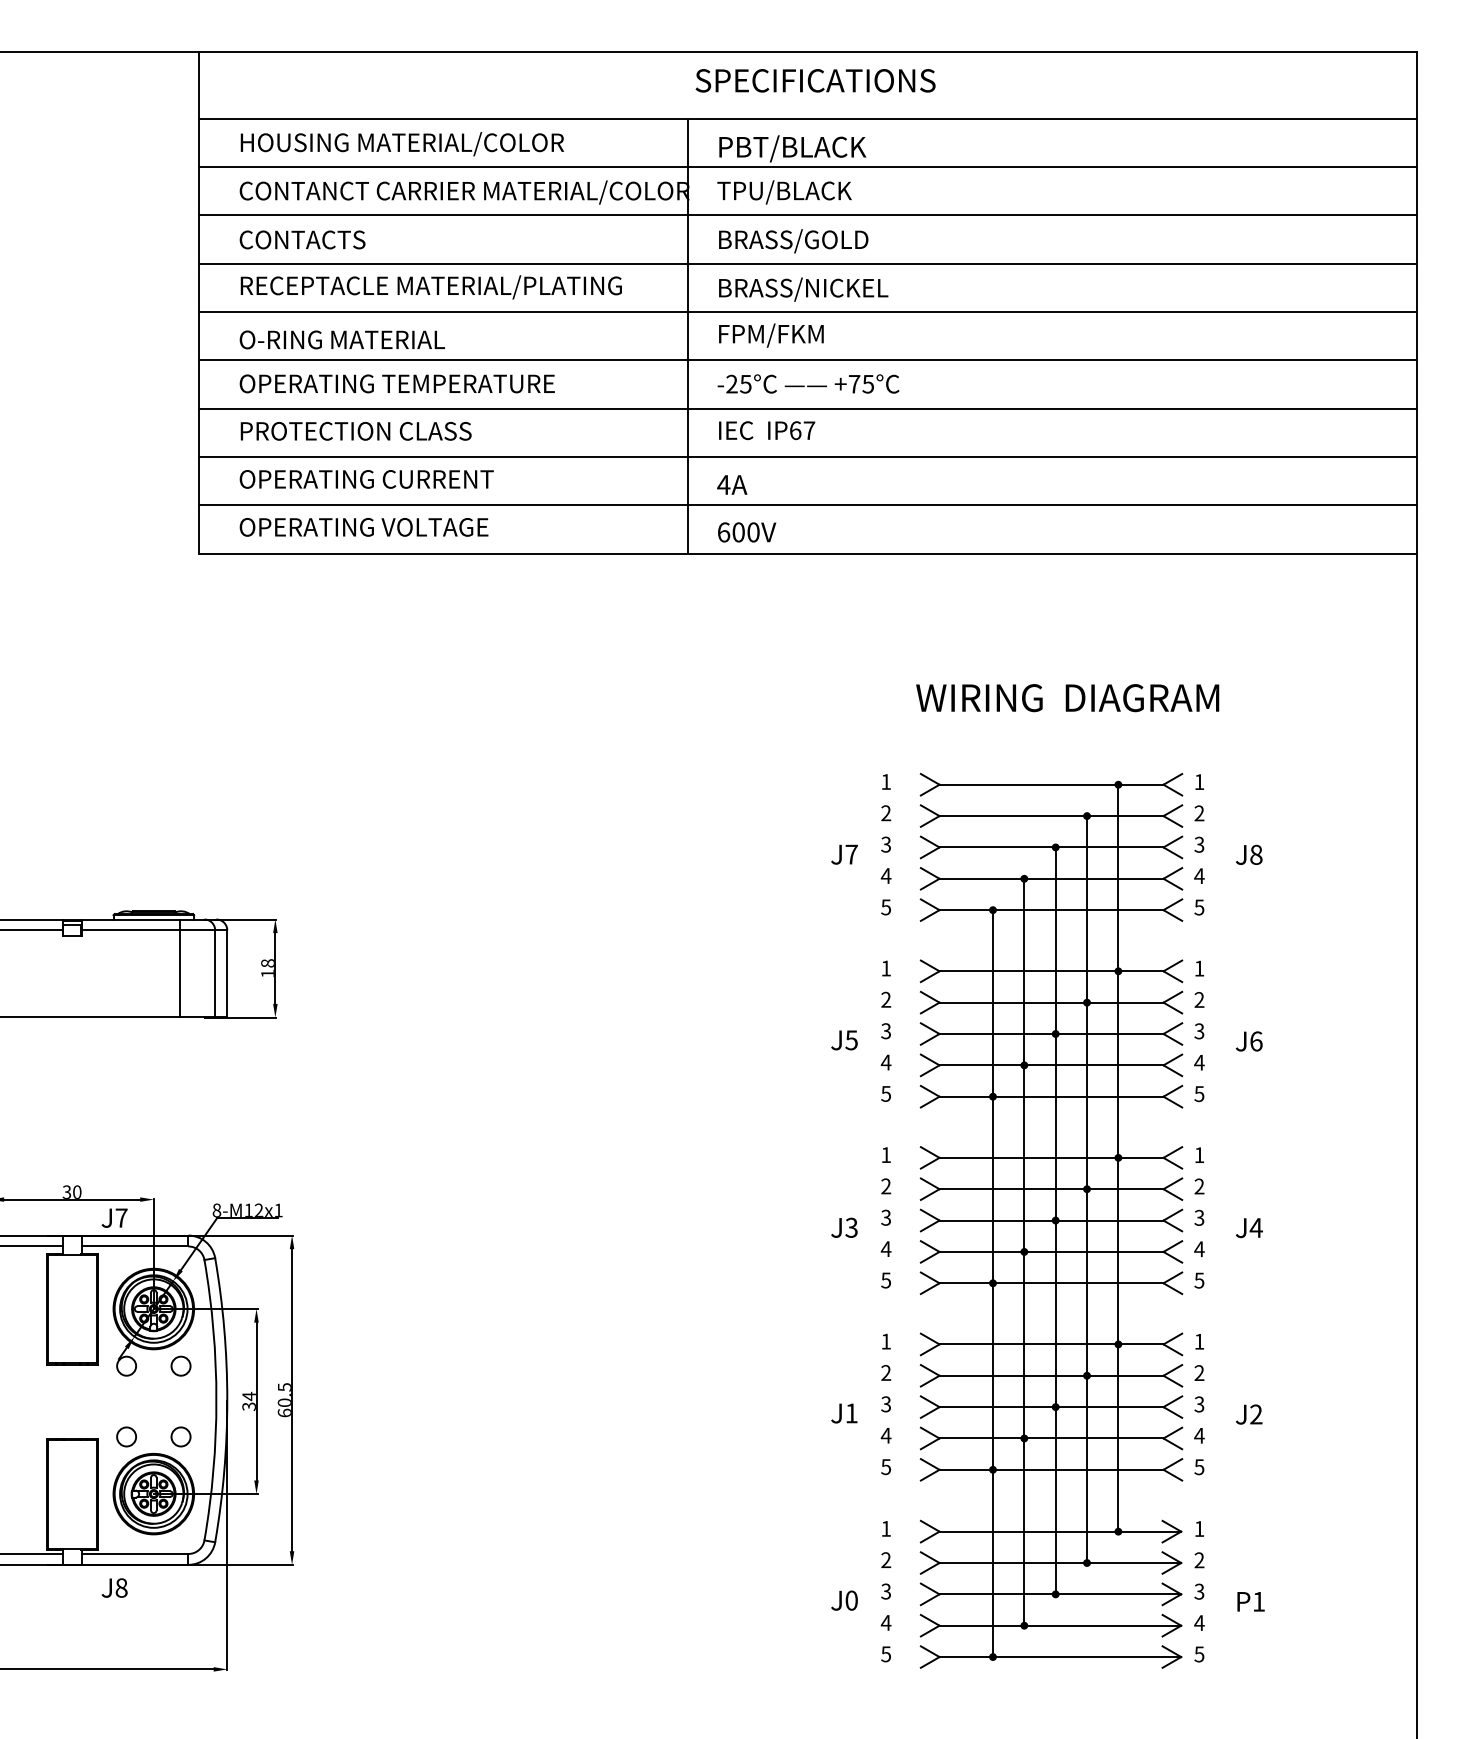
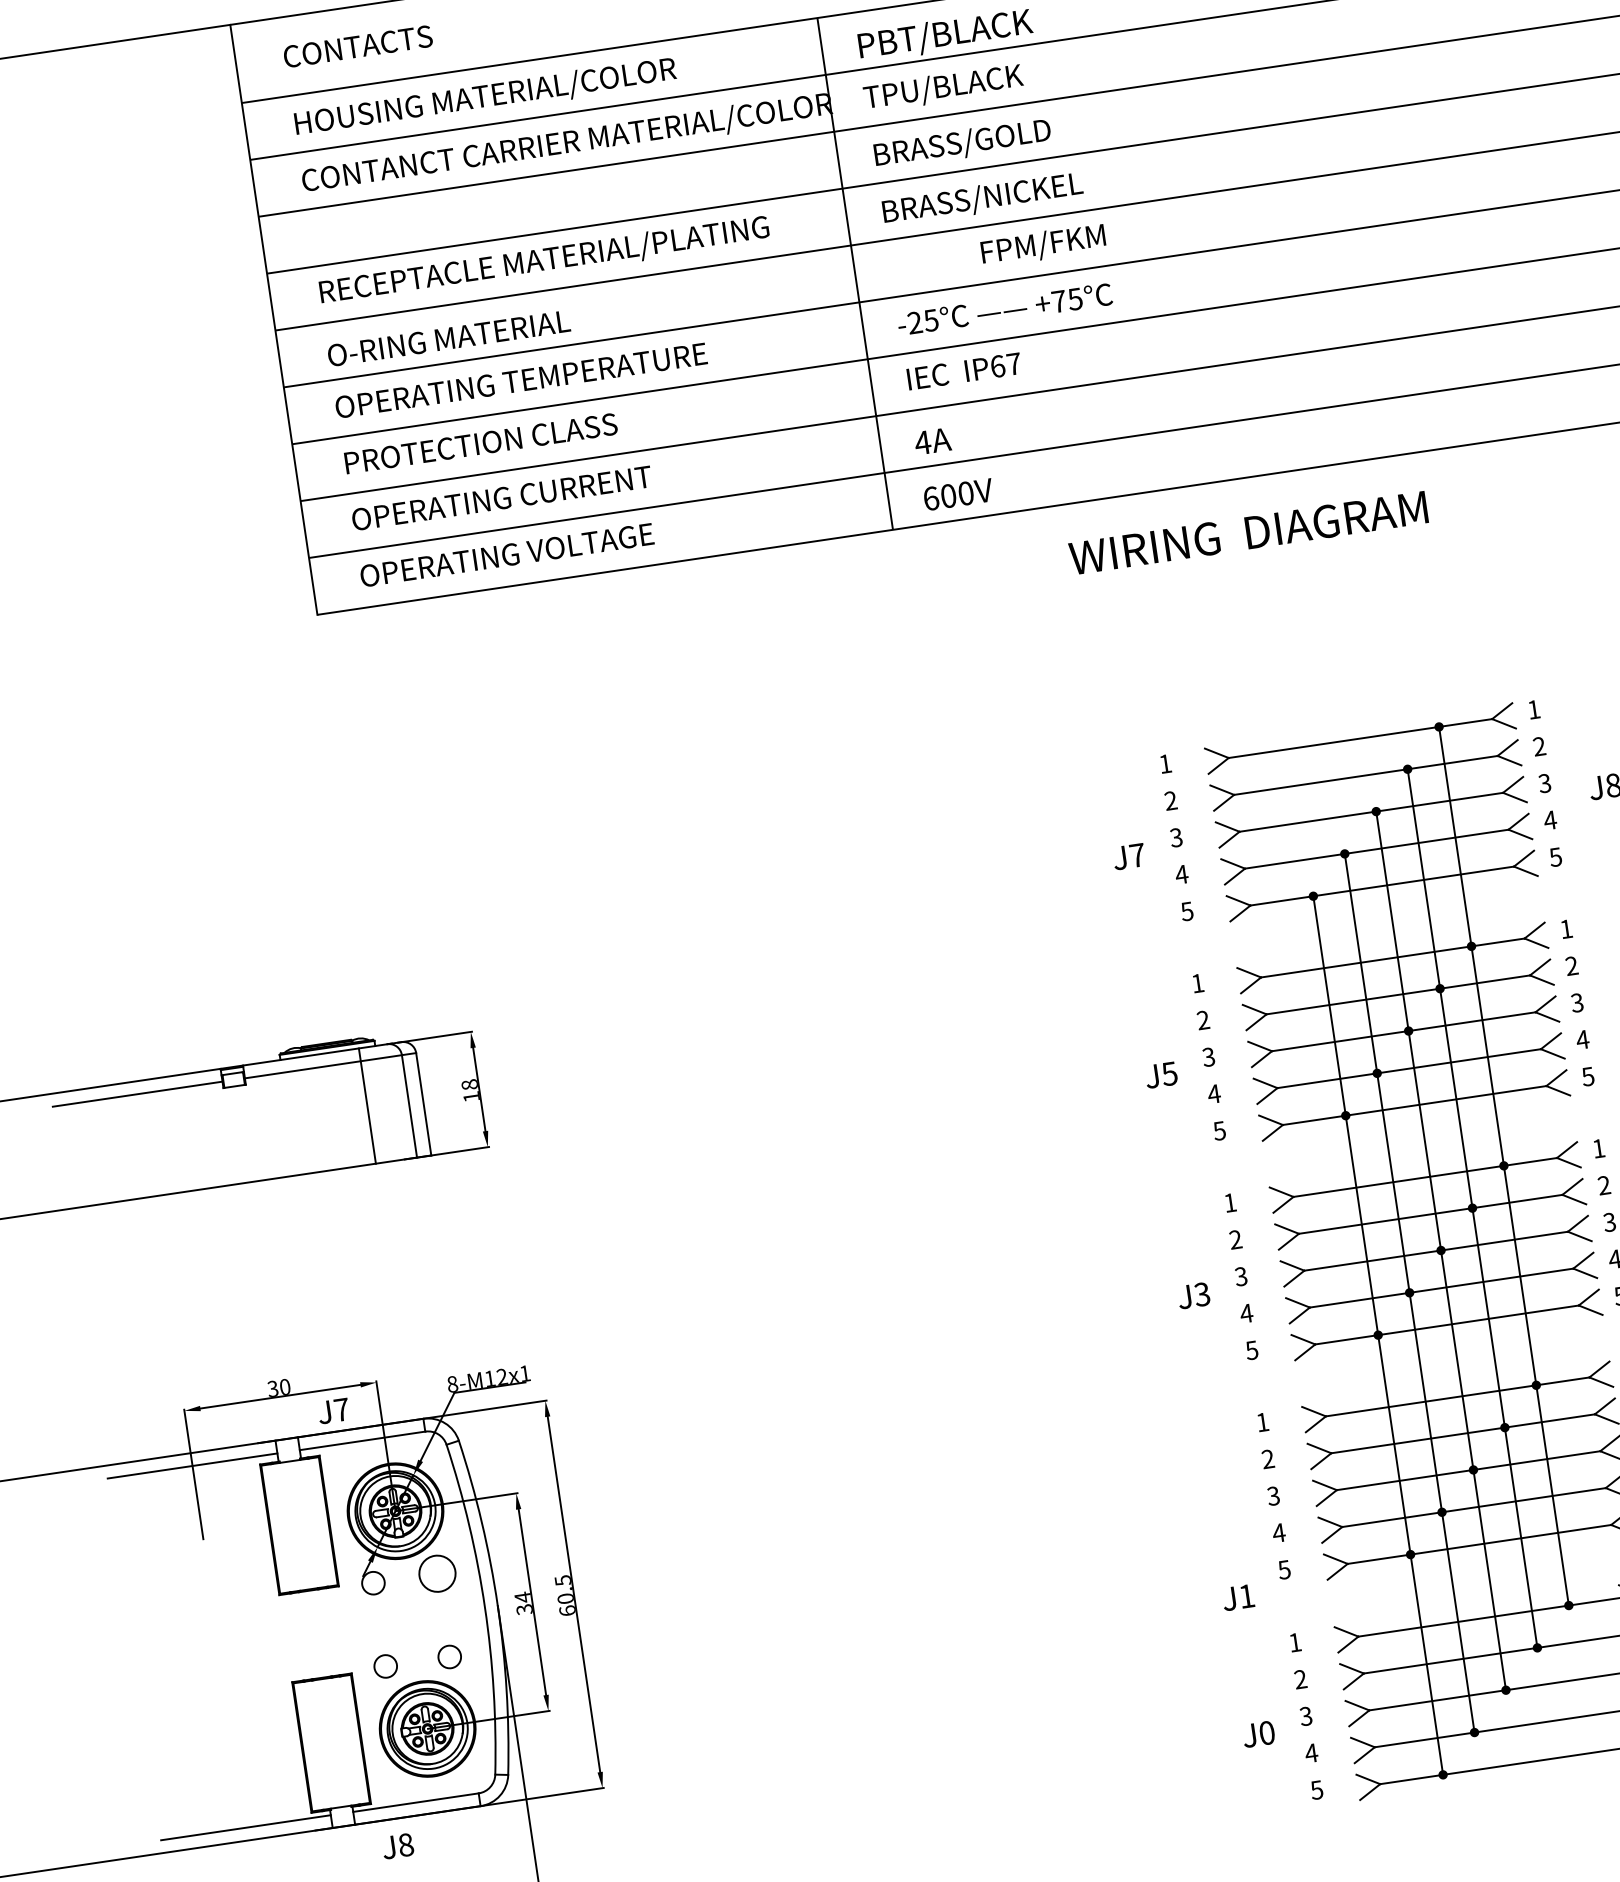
text: (302, 239) -> (357, 46), moved
text: (771, 335) -> (1043, 245), moved
text: (1067, 698) -> (1248, 533), moved
circle: (180, 1365) -> (436, 1573), size x1.6
text: (844, 1413) -> (1238, 1597), moved

